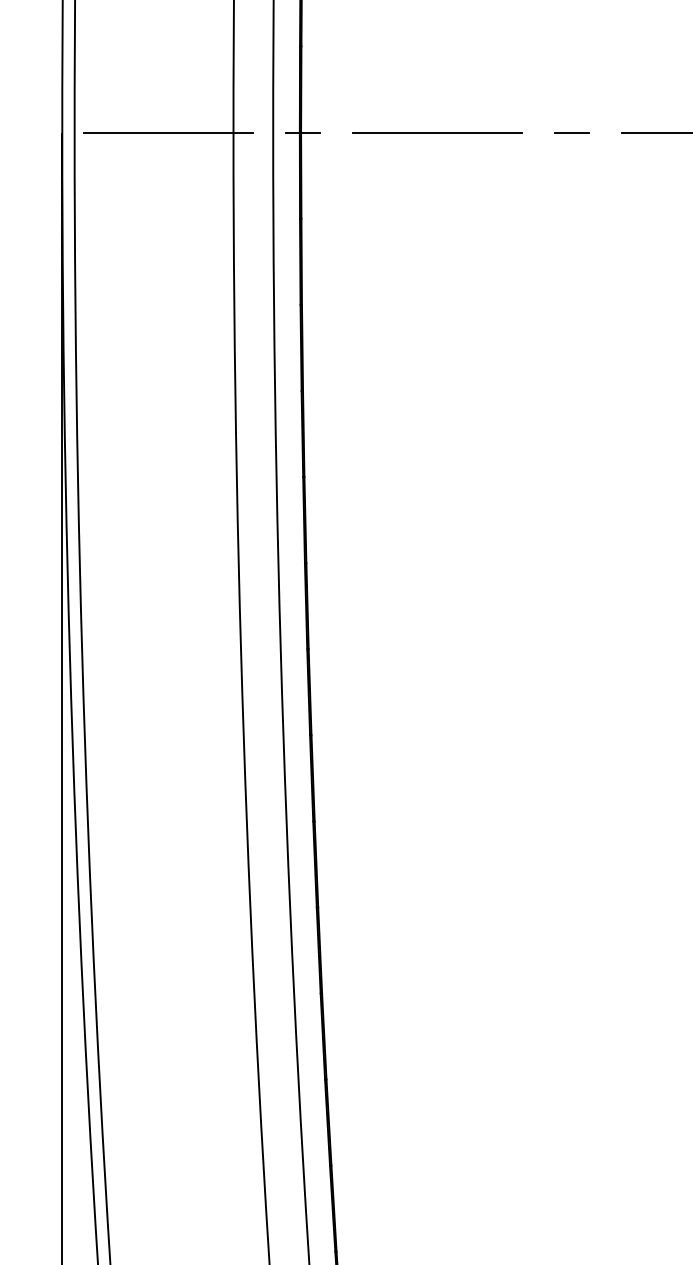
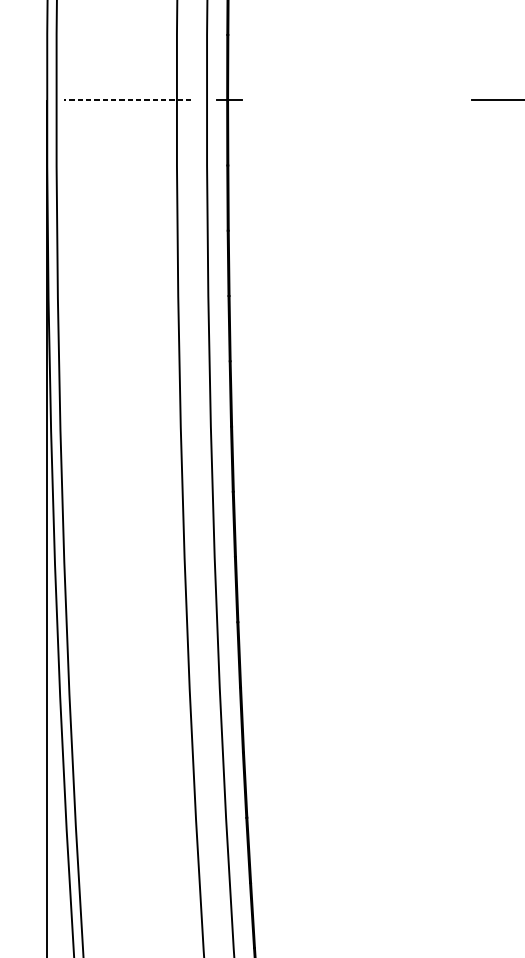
line: (167, 132) -> (126, 100), solid -> dashed
line: (437, 132) -> (331, 100), removed
line: (571, 132) -> (432, 100), removed

